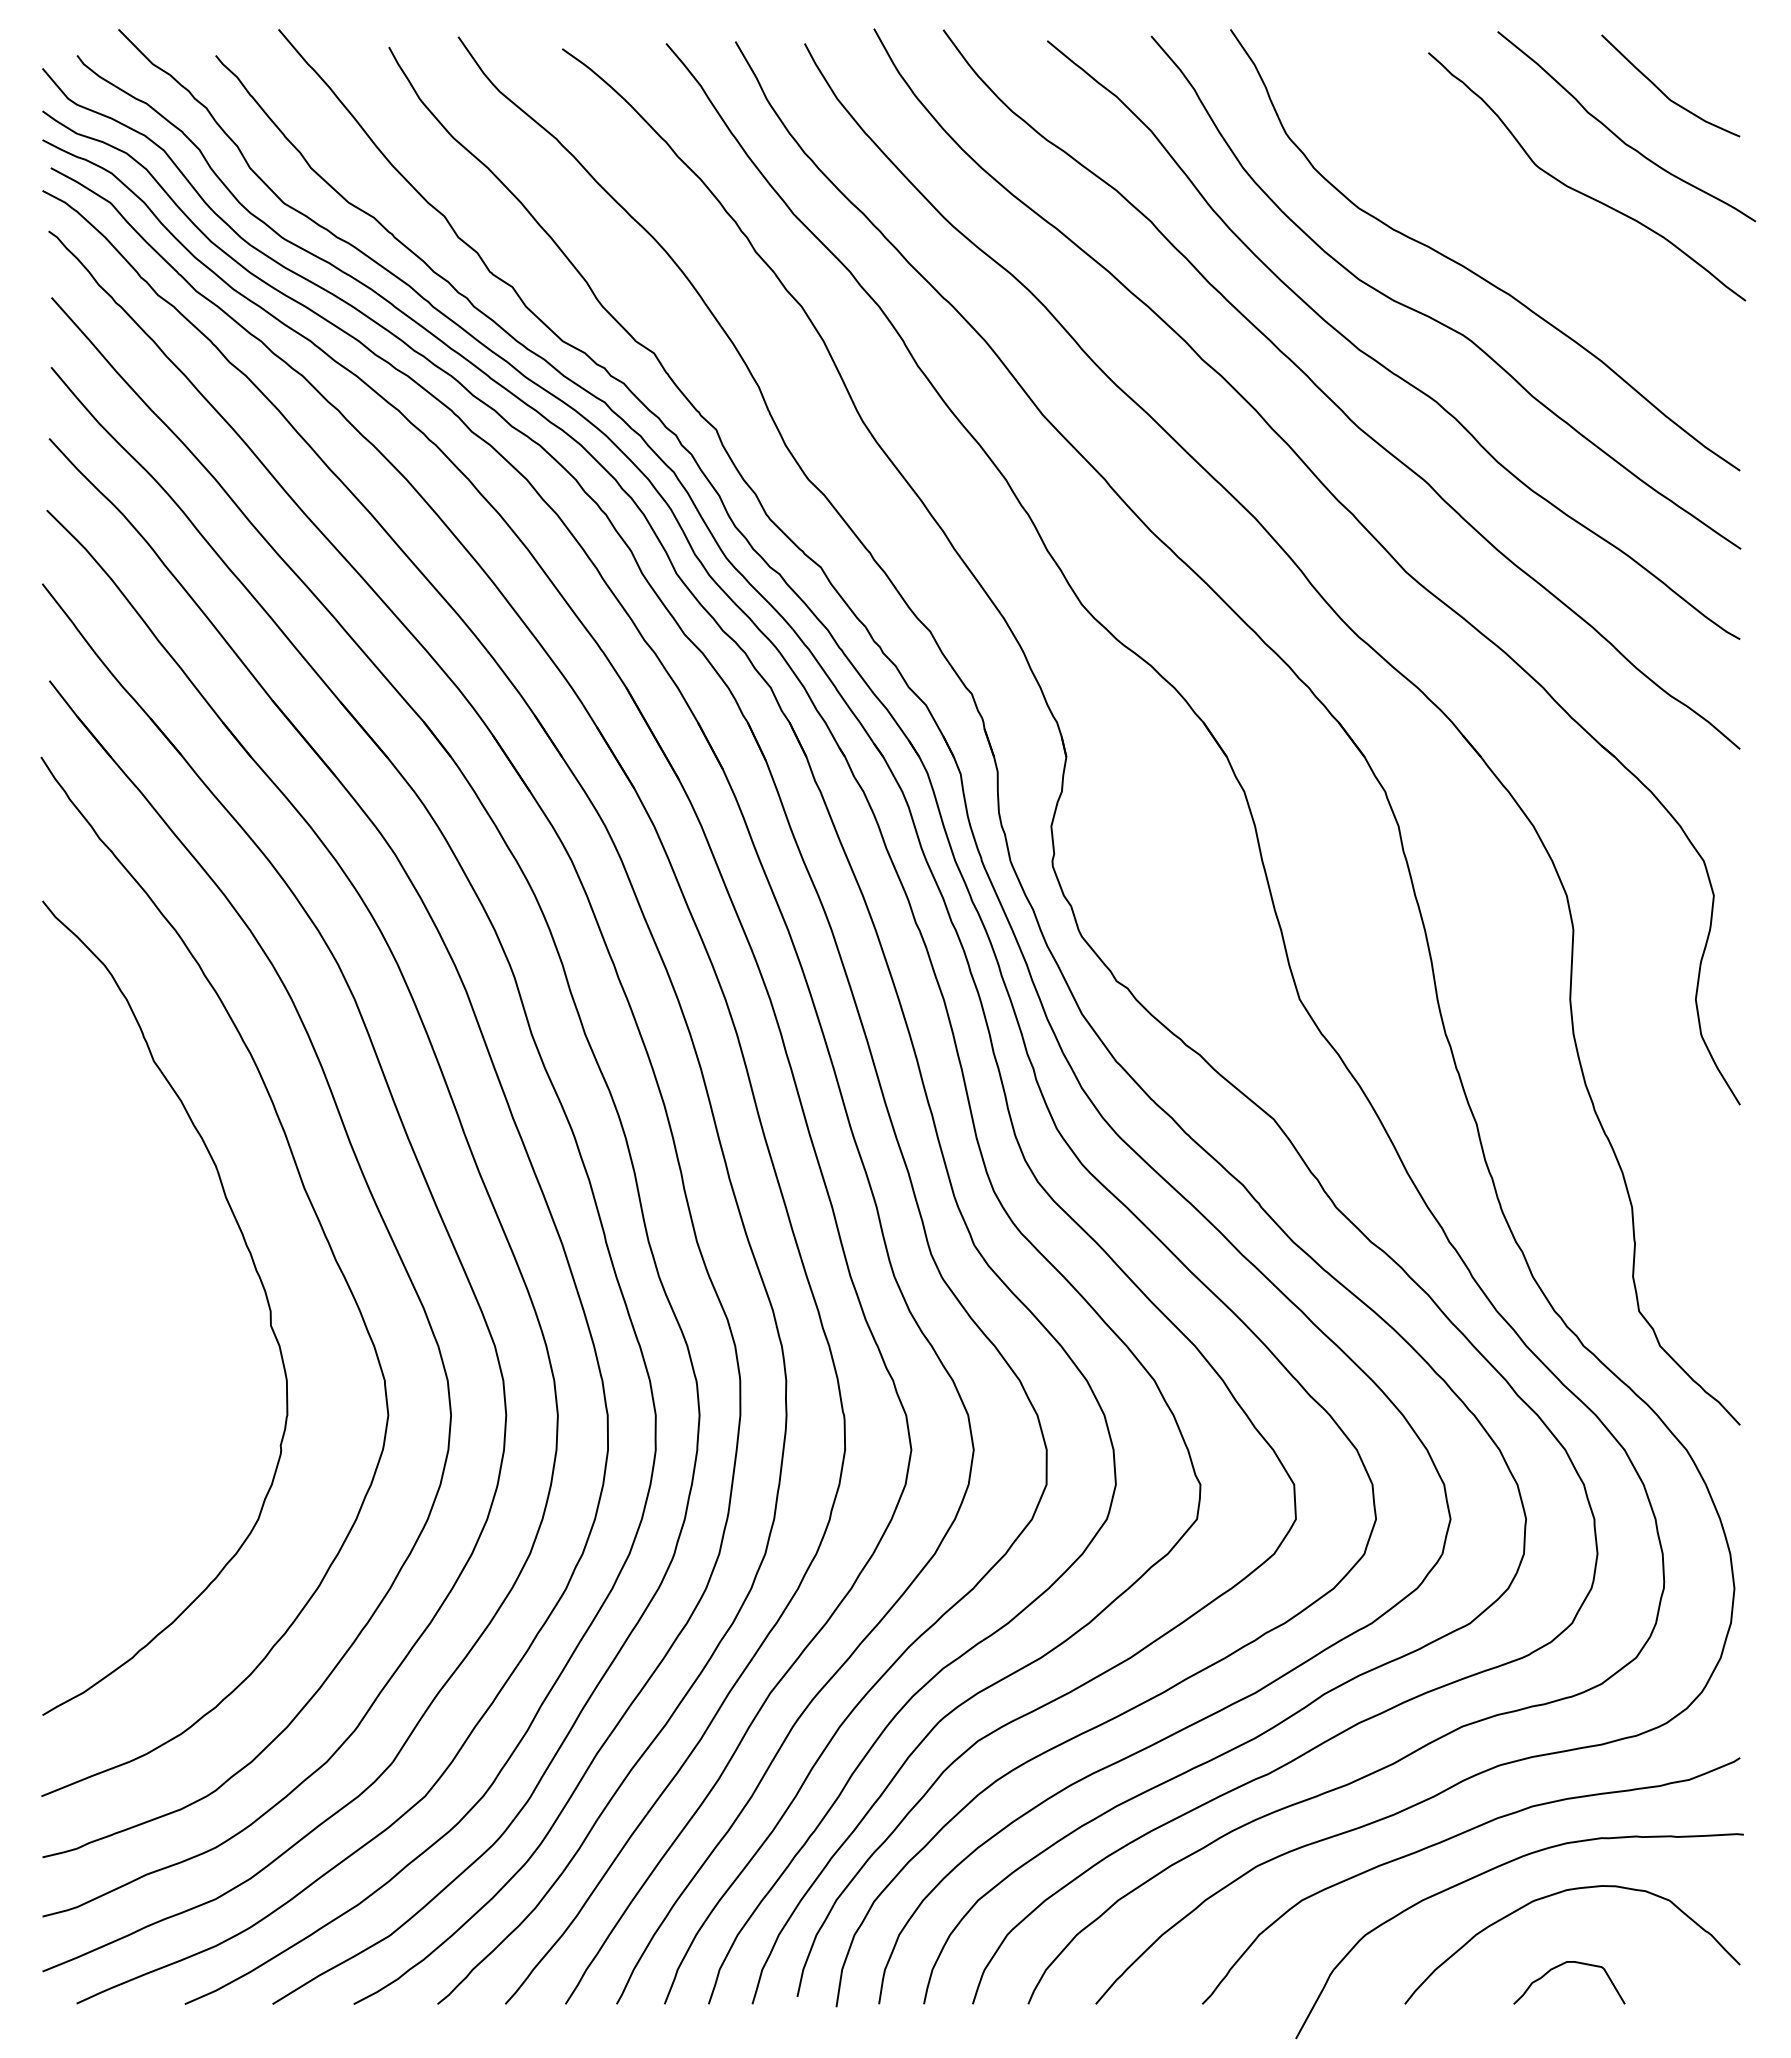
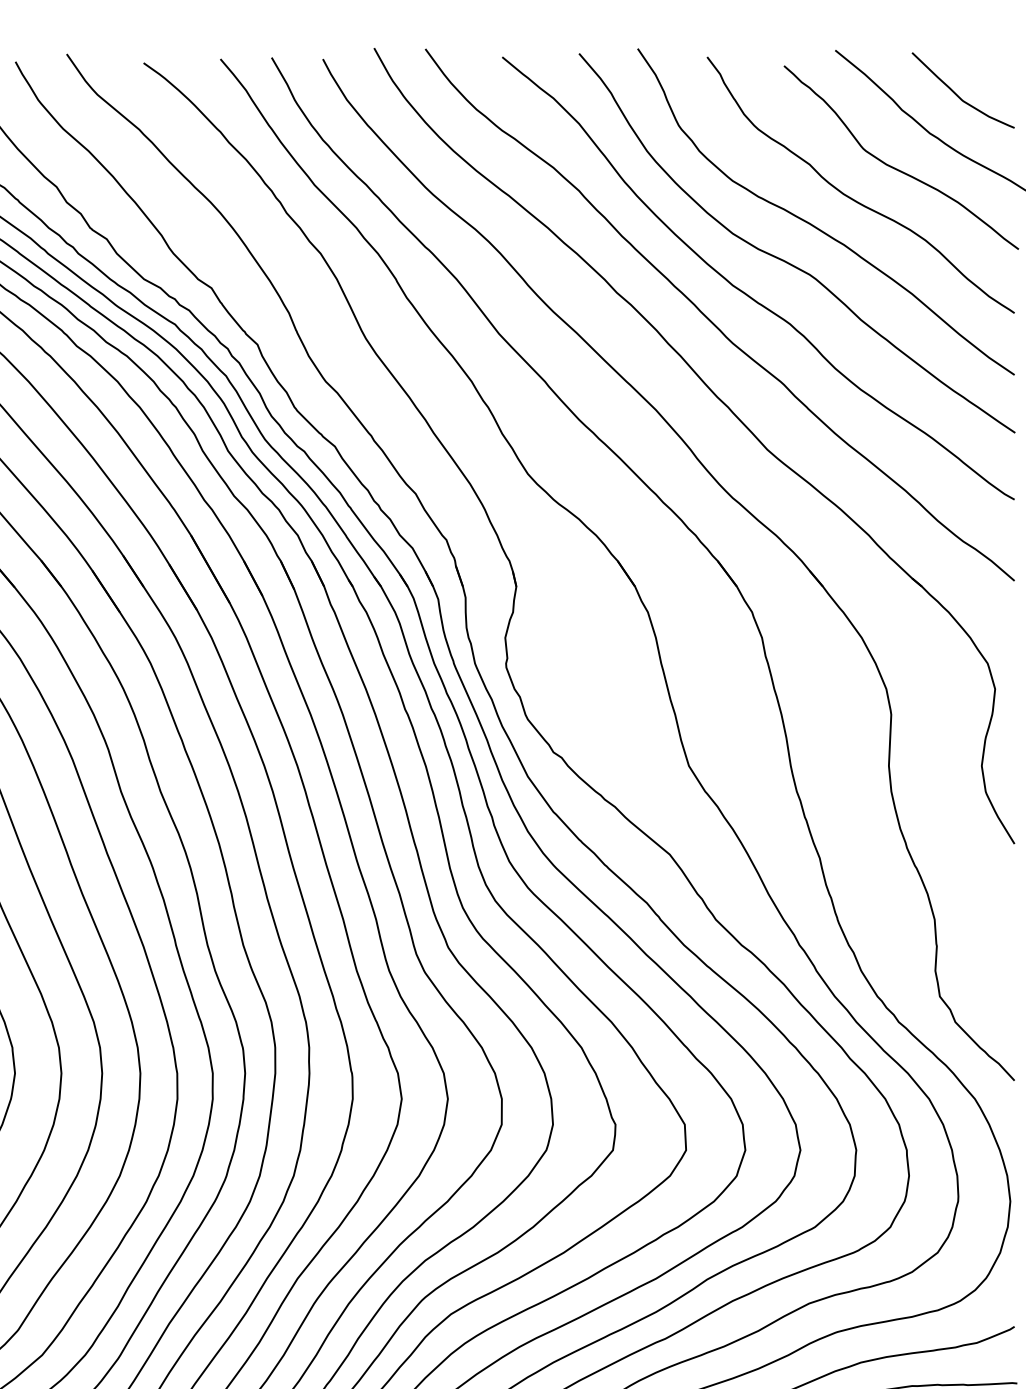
curve: (1520, 231) -> (852, 198), added

